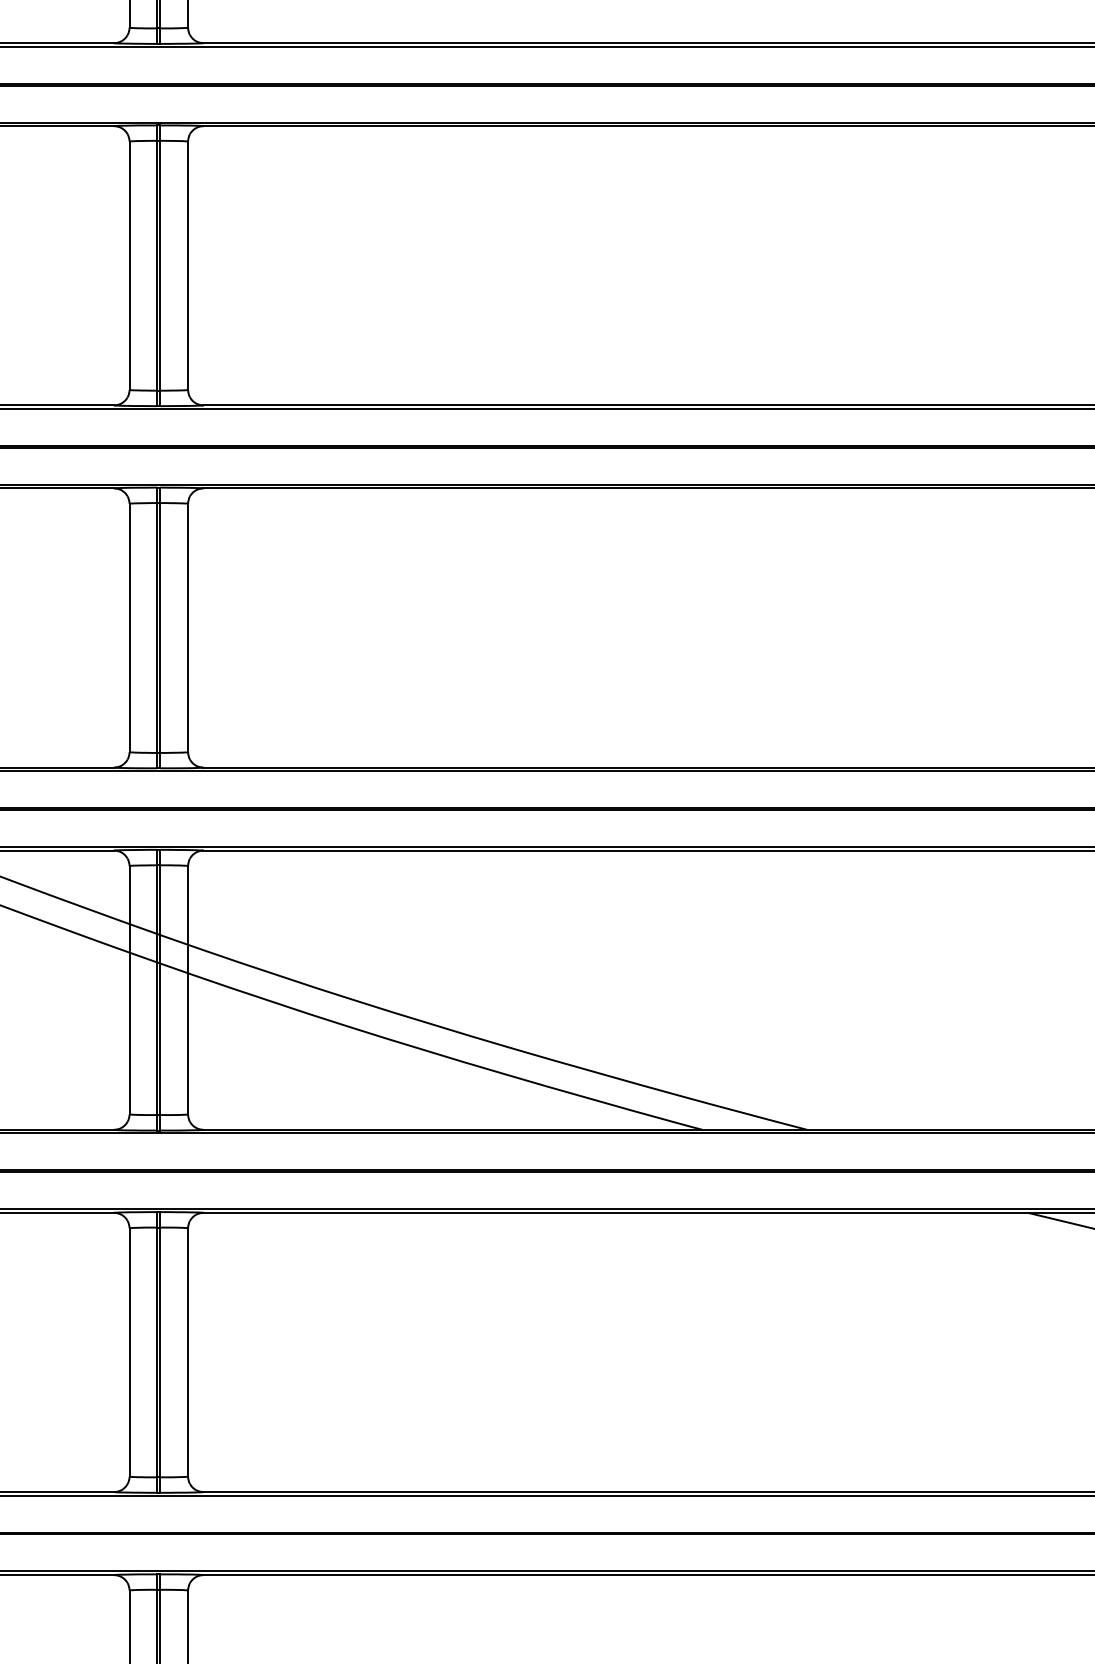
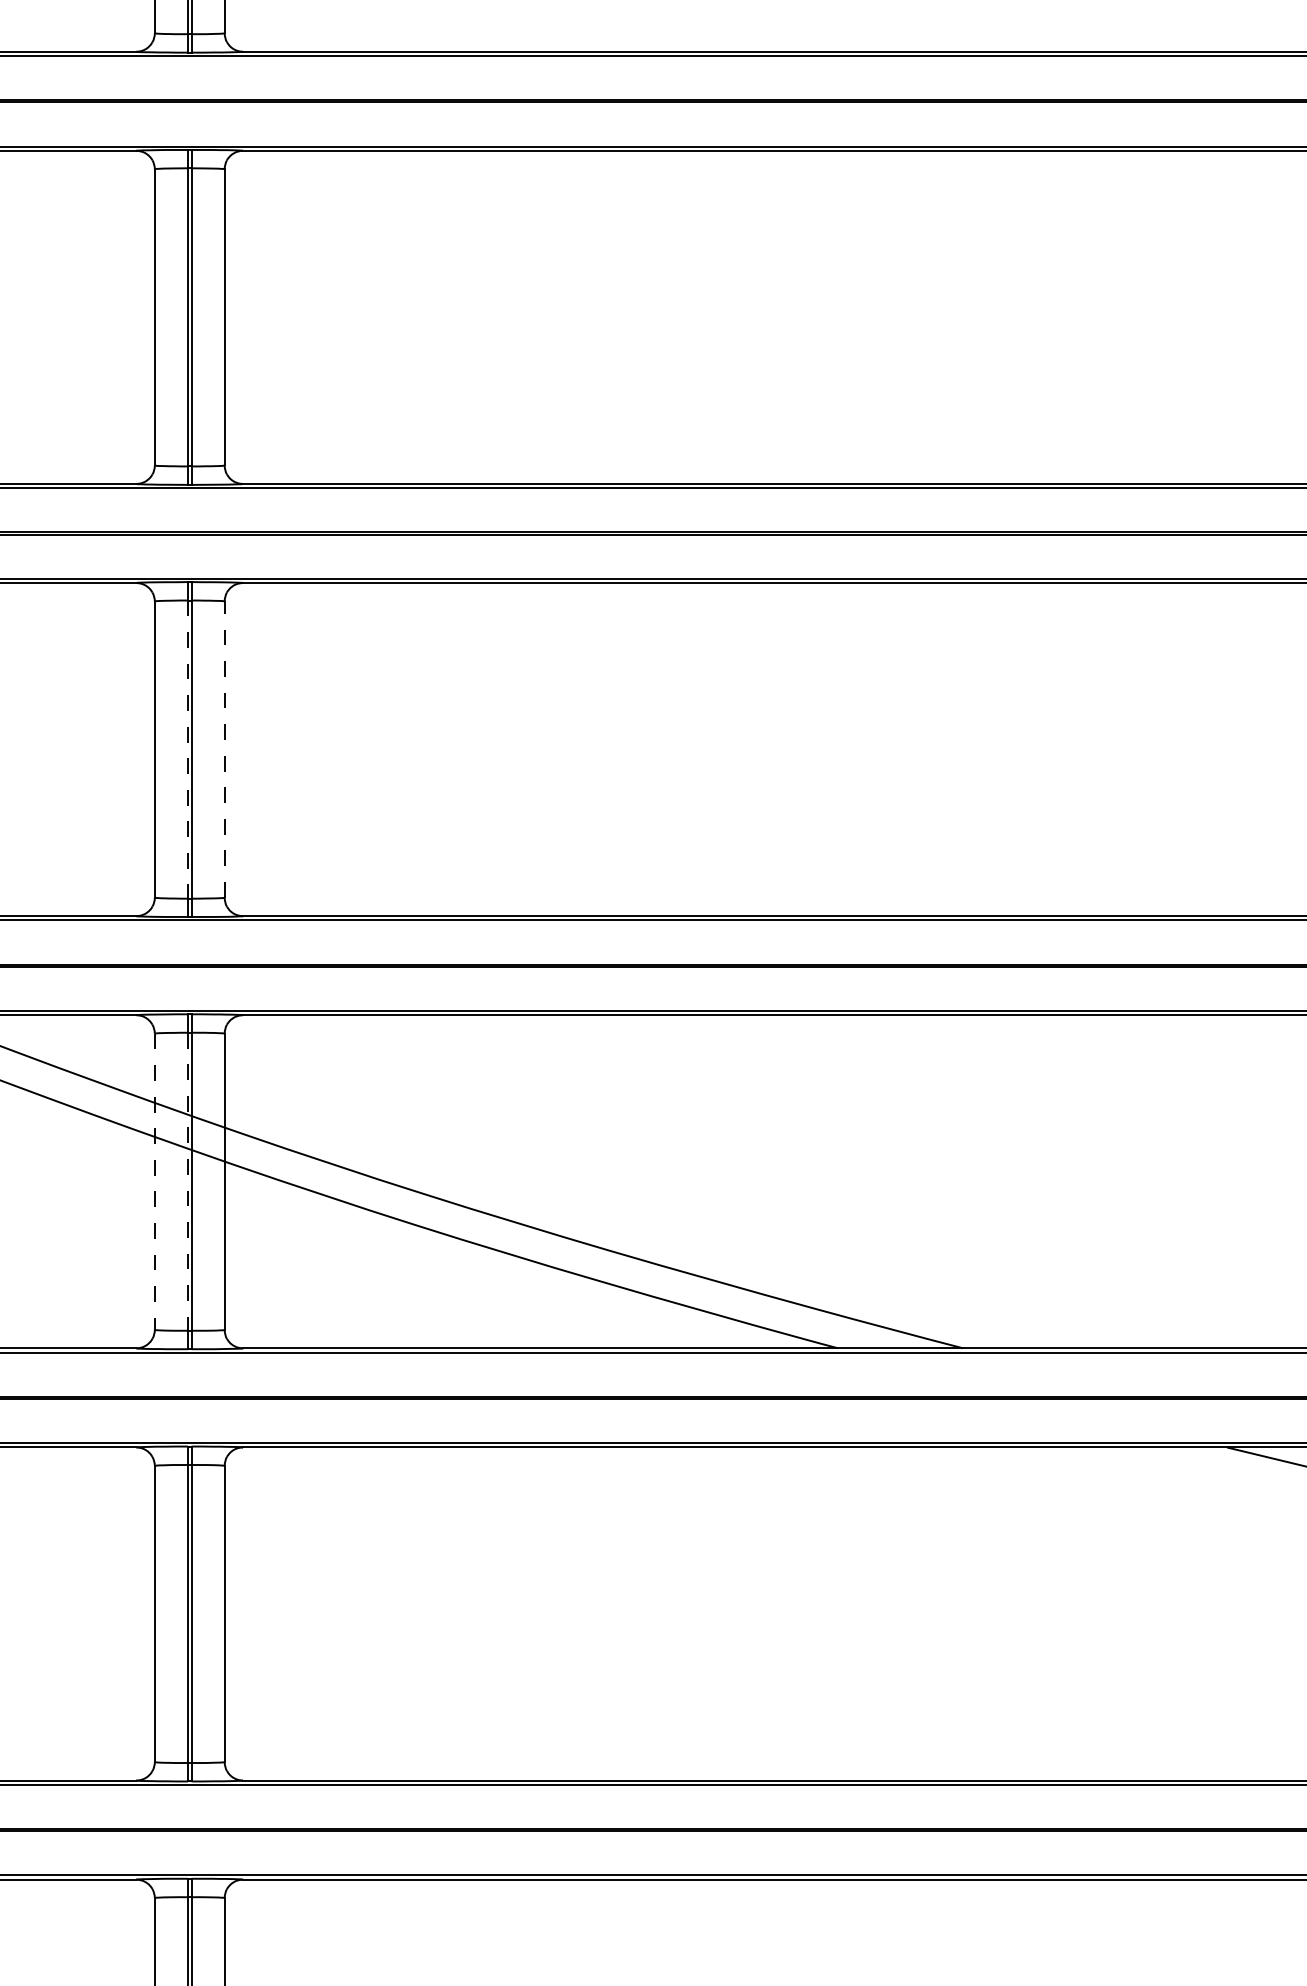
line: (187, 627) -> (224, 749), solid -> dashed
line: (156, 628) -> (187, 750), solid -> dashed
line: (156, 989) -> (187, 1181), solid -> dashed
line: (129, 990) -> (154, 1182), solid -> dashed

